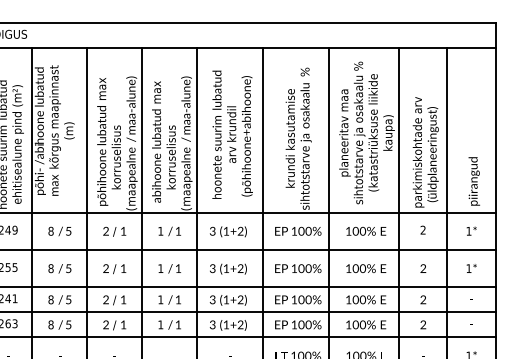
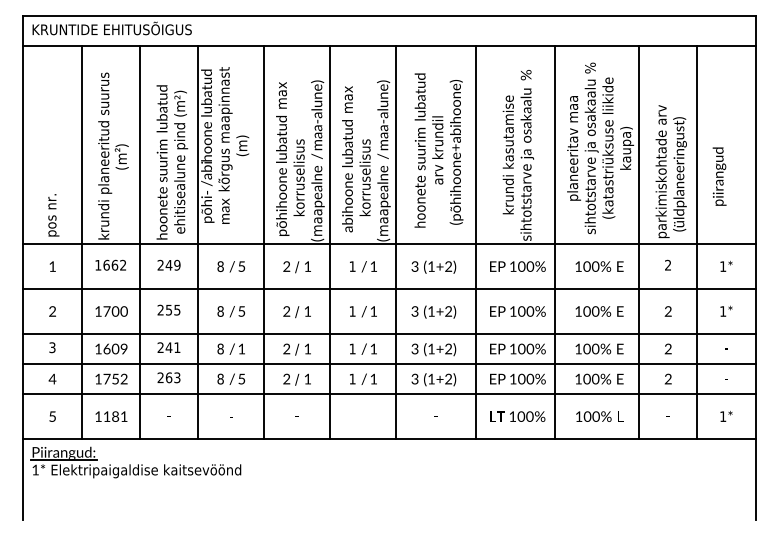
text: (474, 181) -> (719, 176), moved
text: (68, 299) -> (241, 348), 5 -> 1

